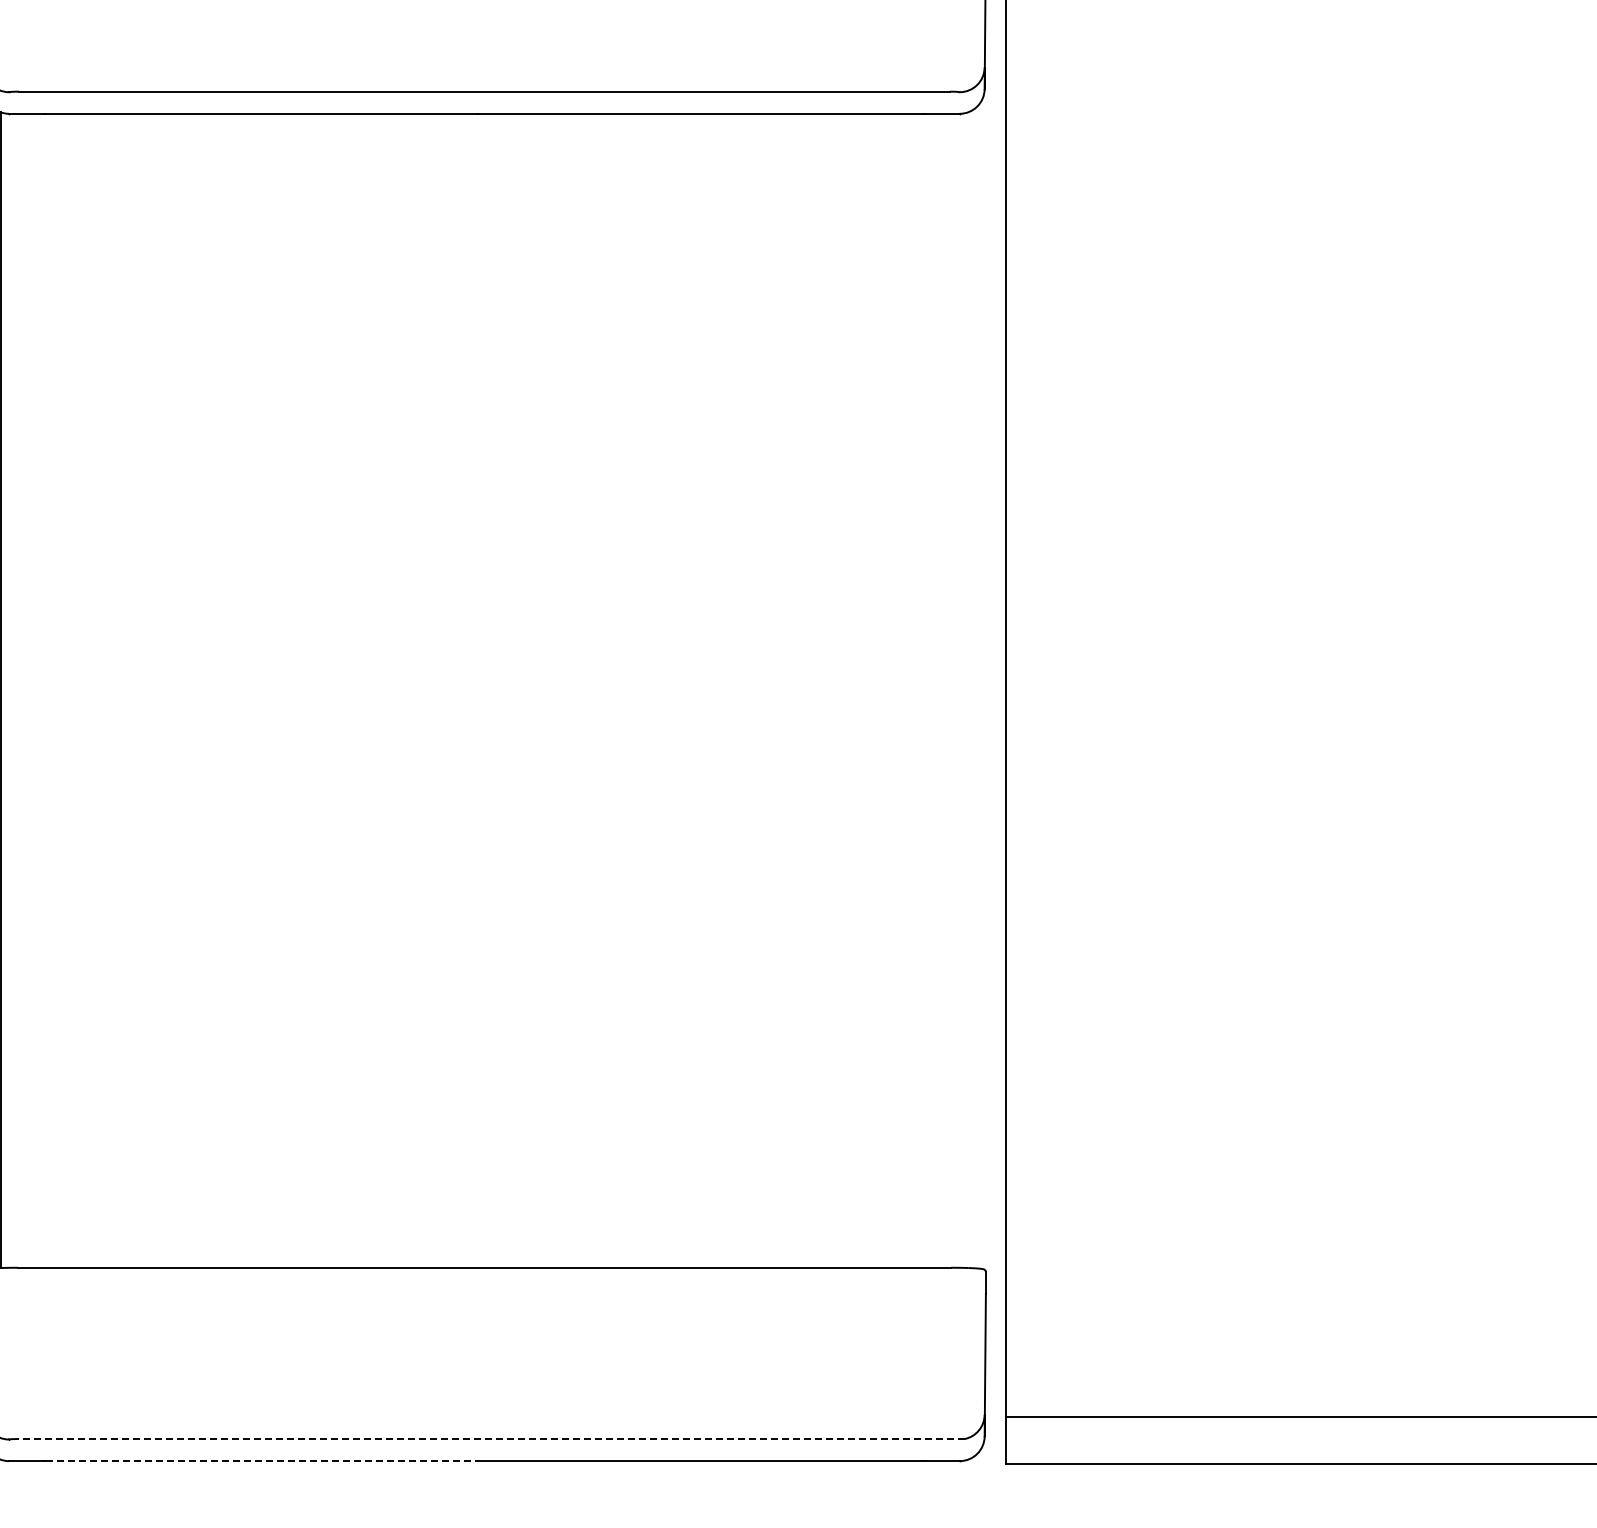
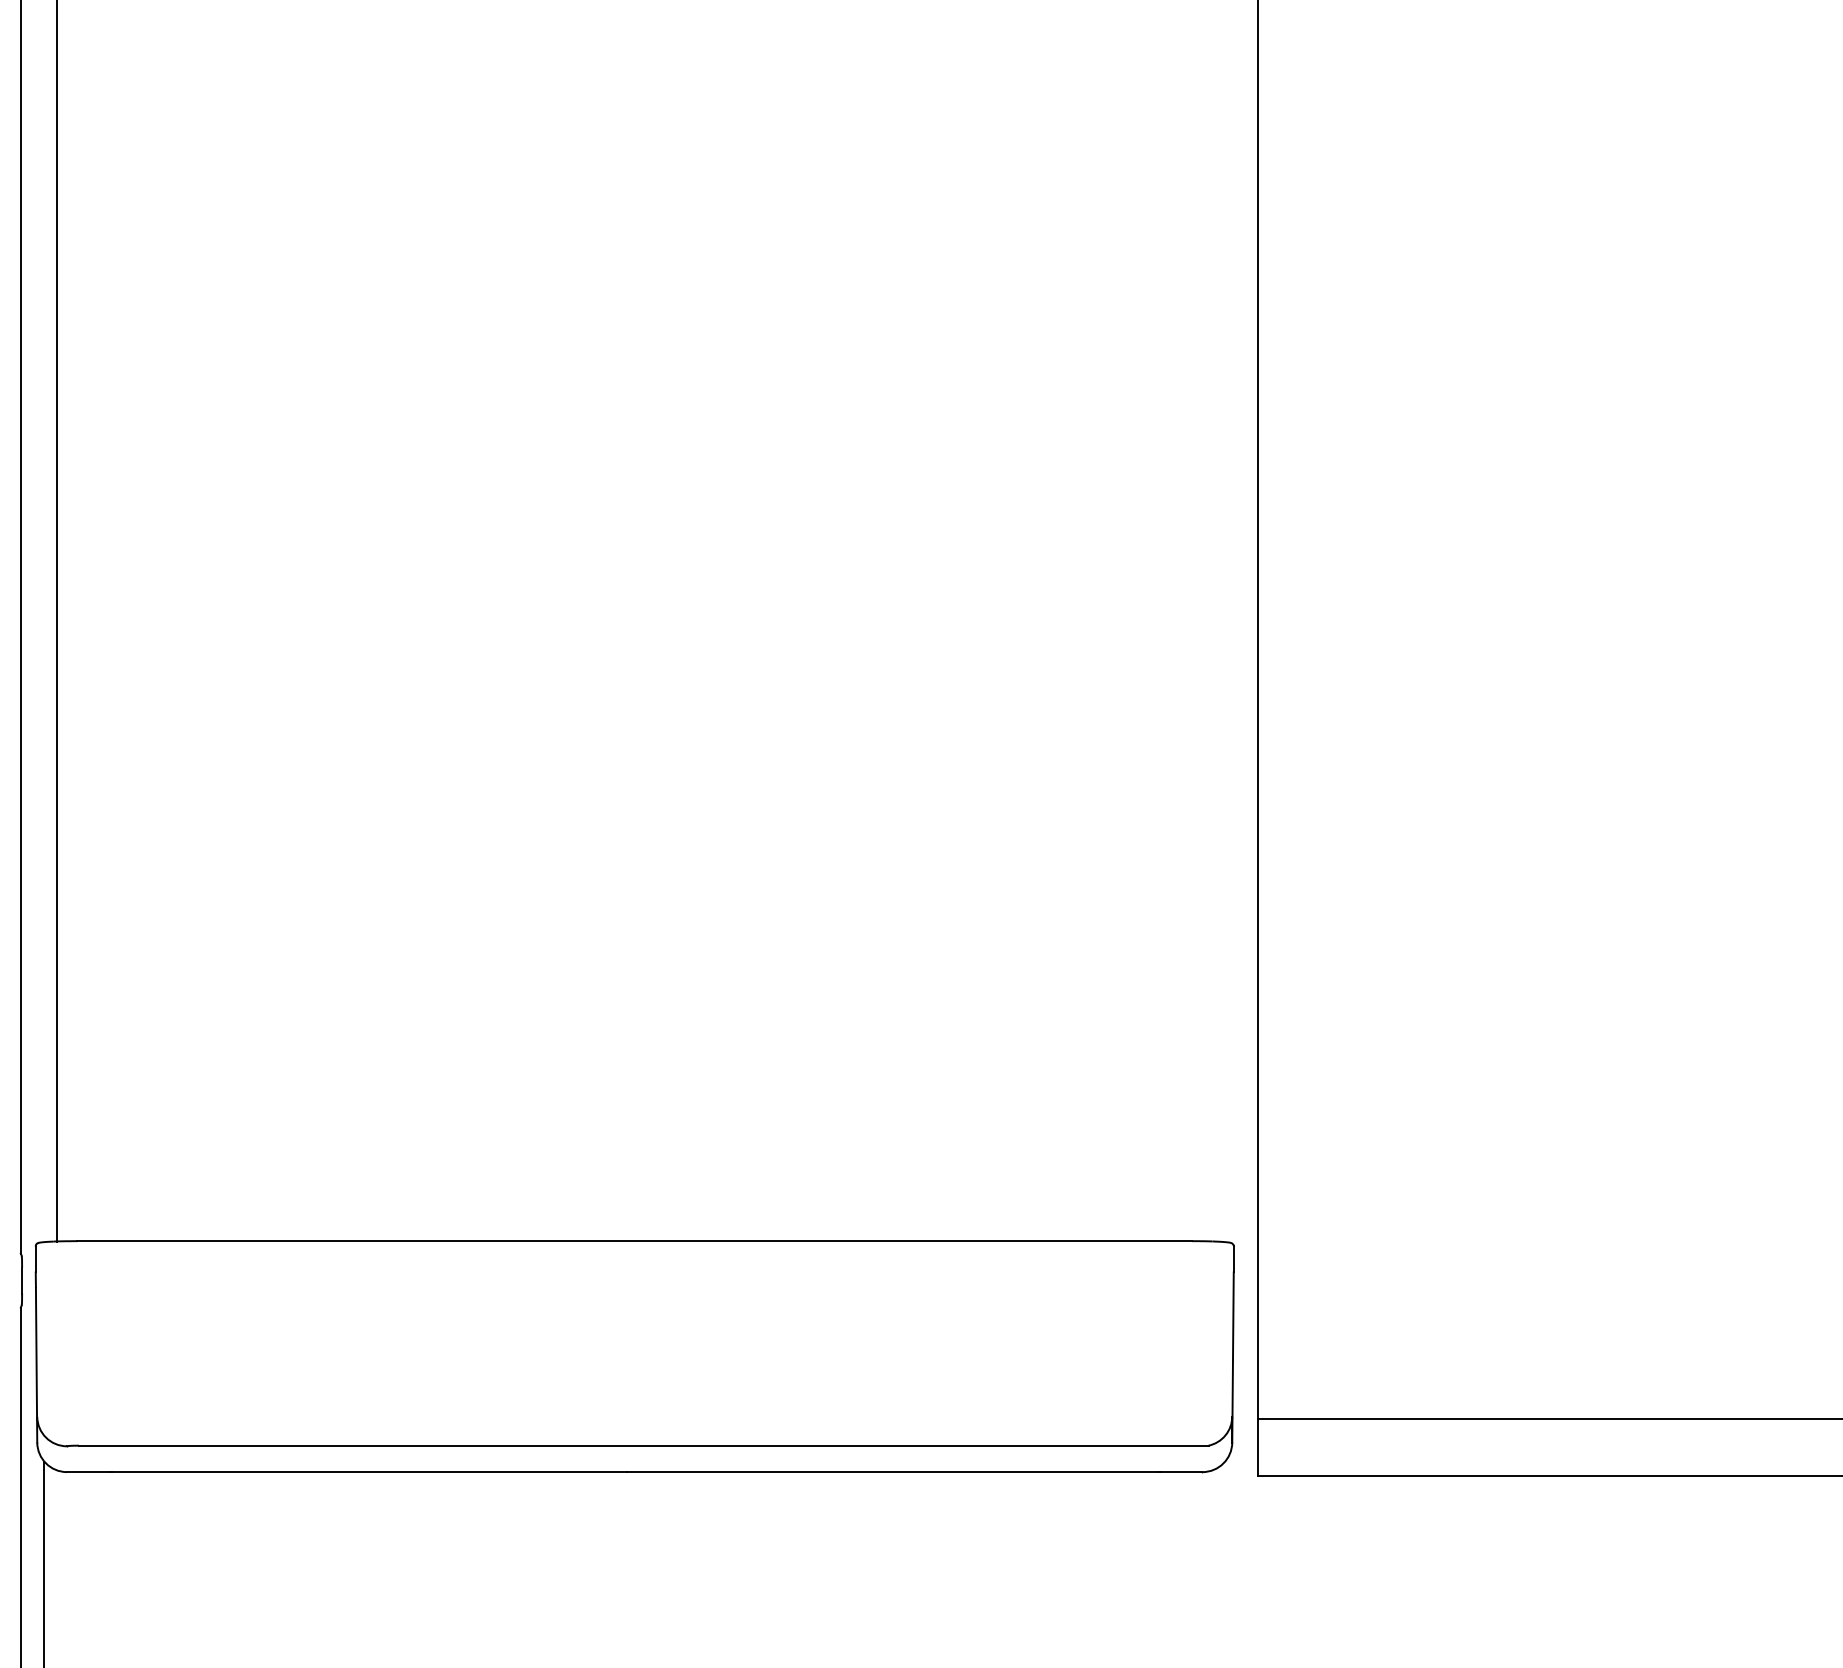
line: (491, 1438) -> (643, 1445), dashed -> solid
line: (262, 1461) -> (369, 1472), dashed -> solid

